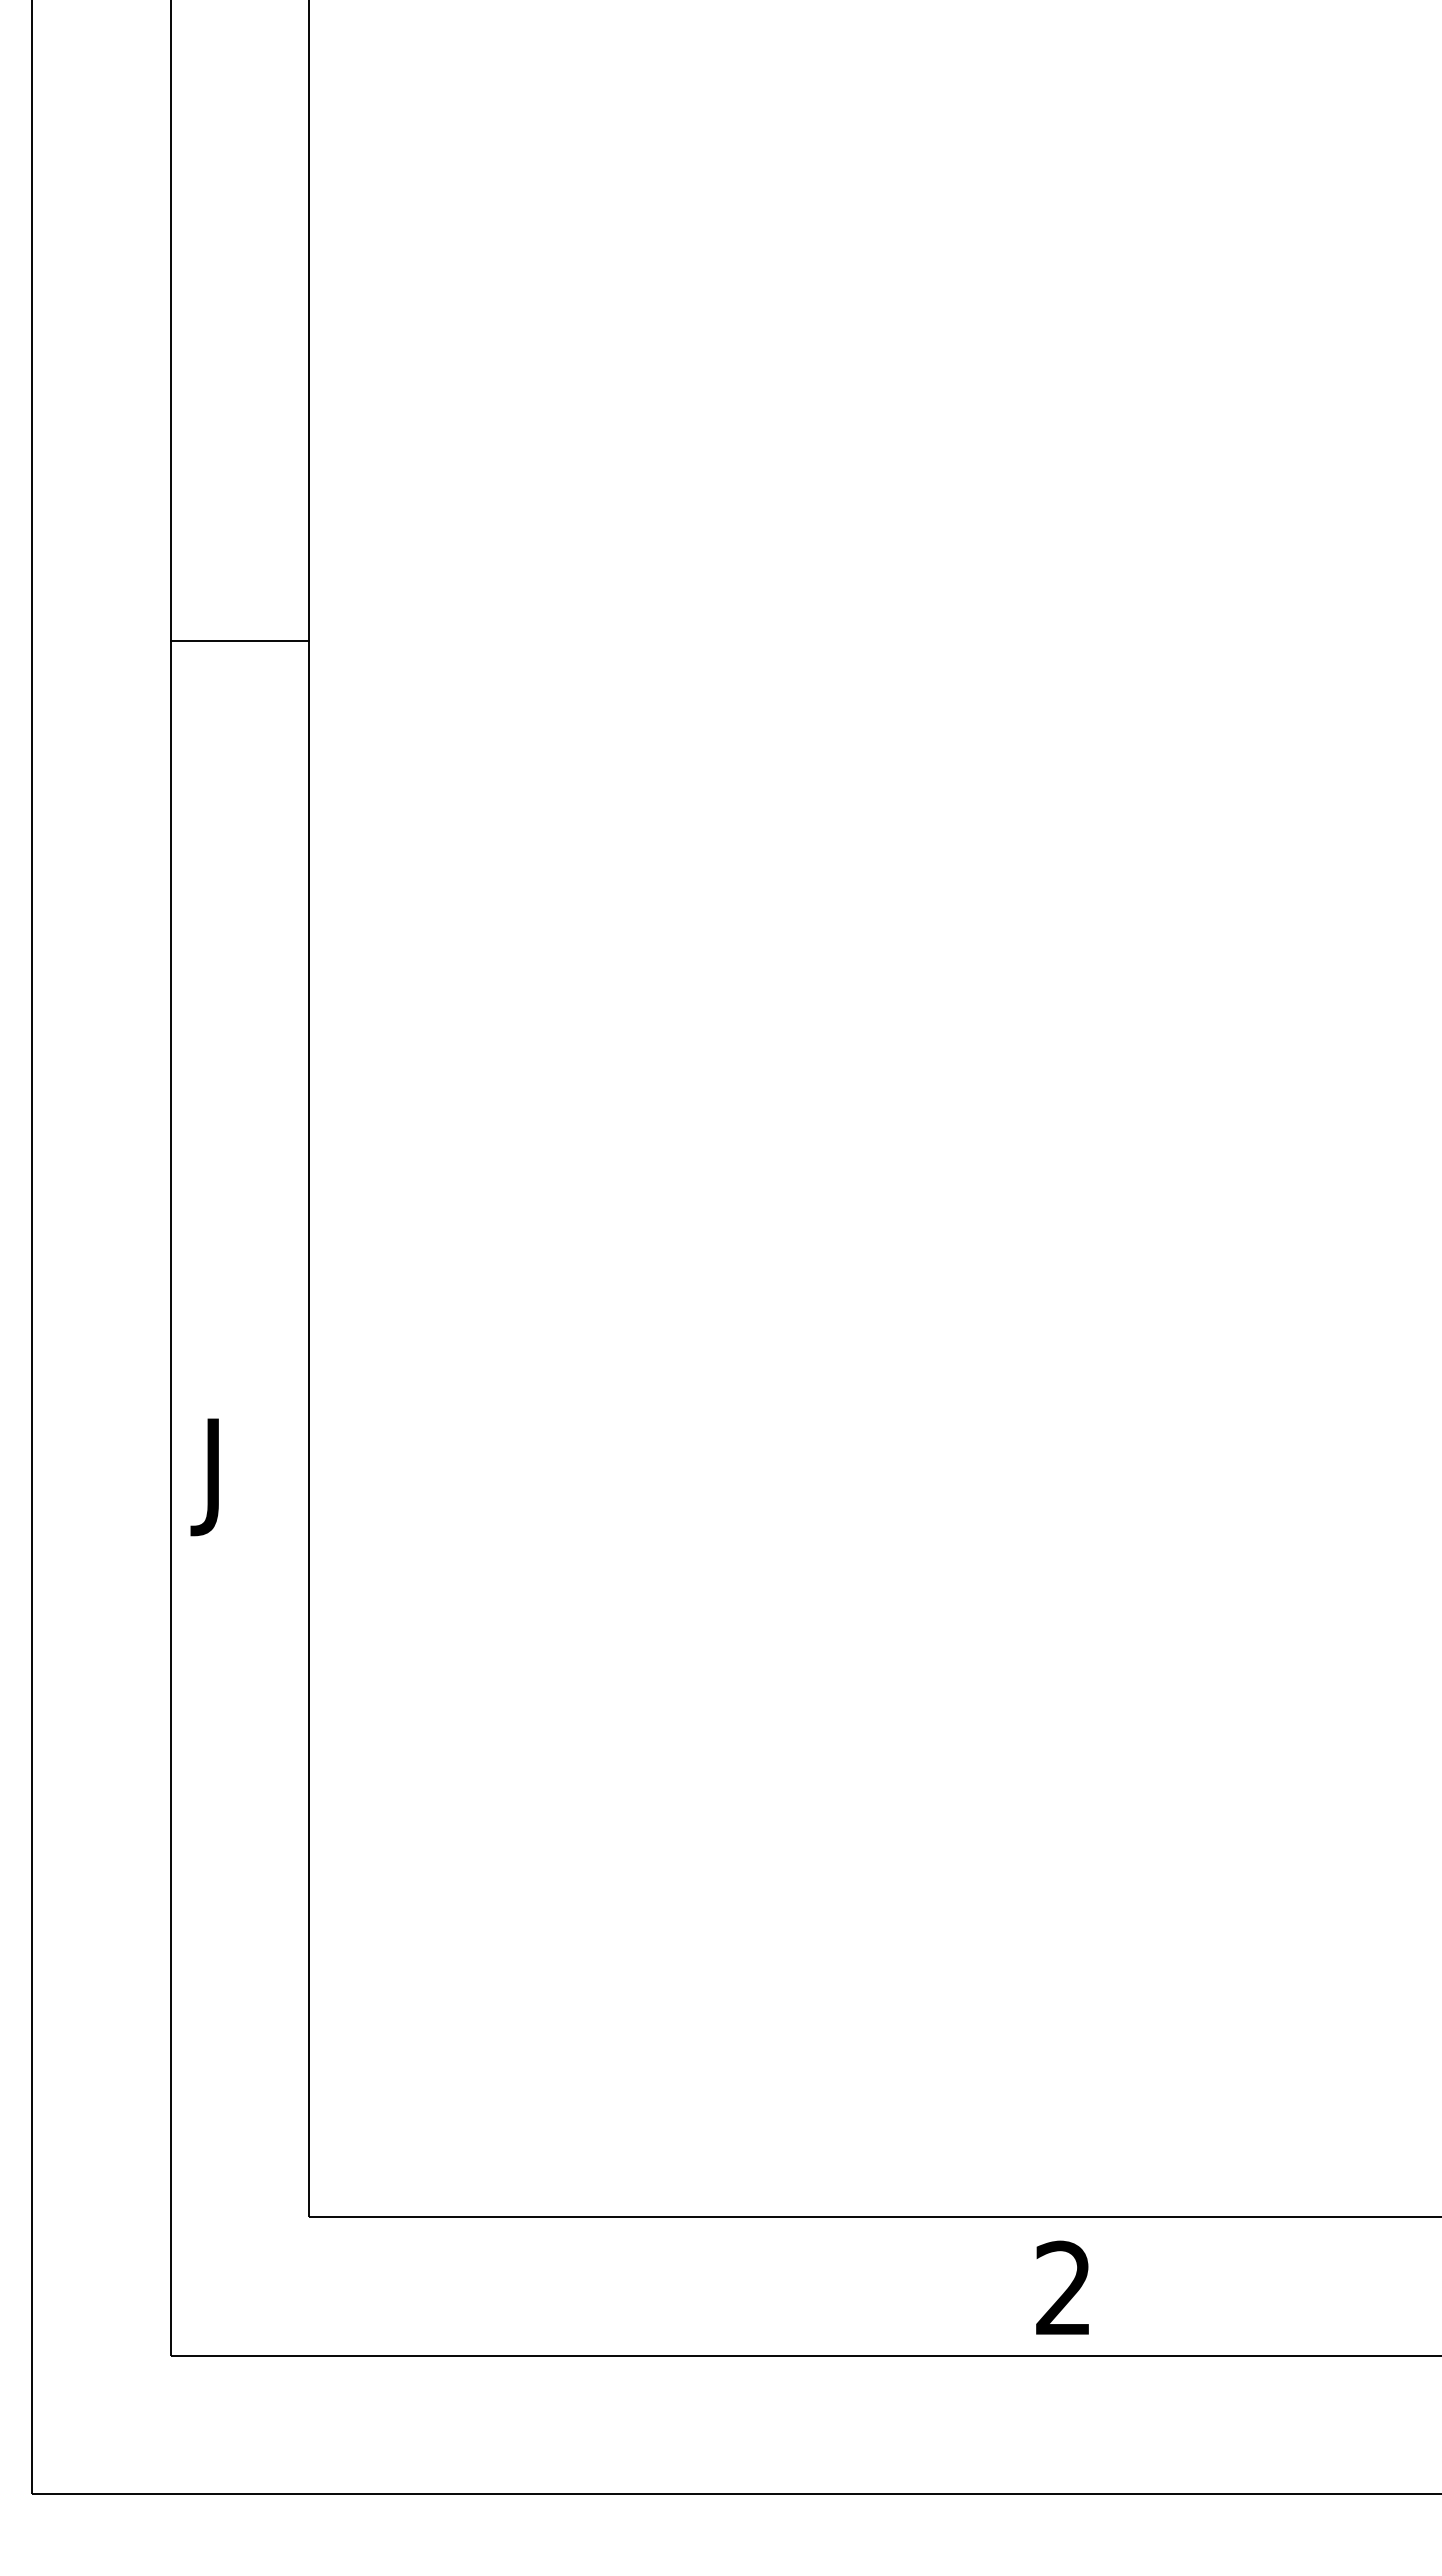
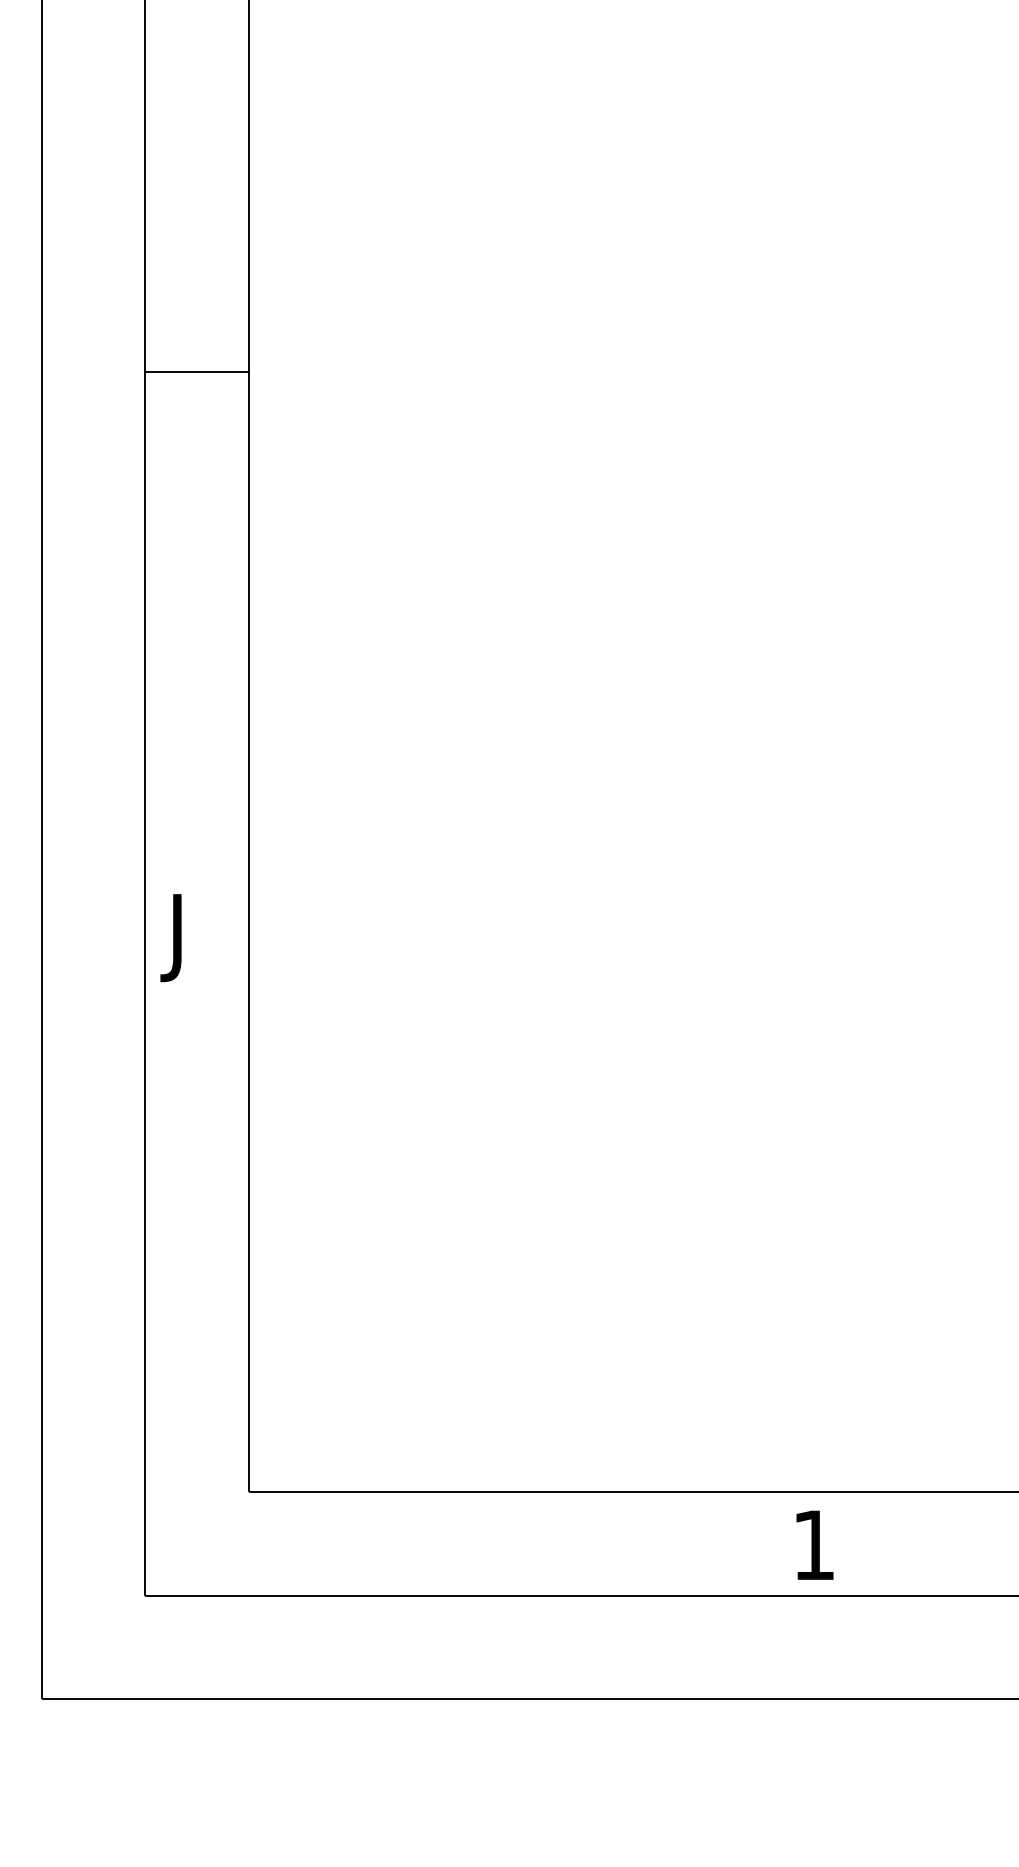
line: (239, 640) -> (197, 371), moved
text: (1062, 2287) -> (813, 1544), 2 -> 1

